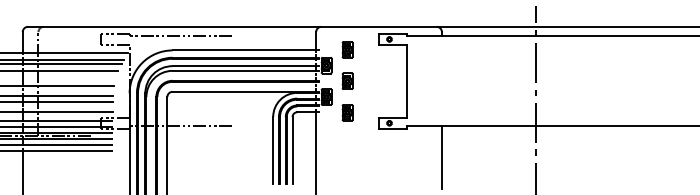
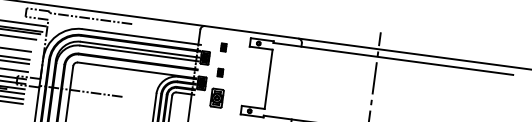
part: (347, 49) -> (223, 47), size x0.6
part: (347, 80) -> (220, 72), size x0.6
part: (347, 112) -> (216, 98), size x1.4

